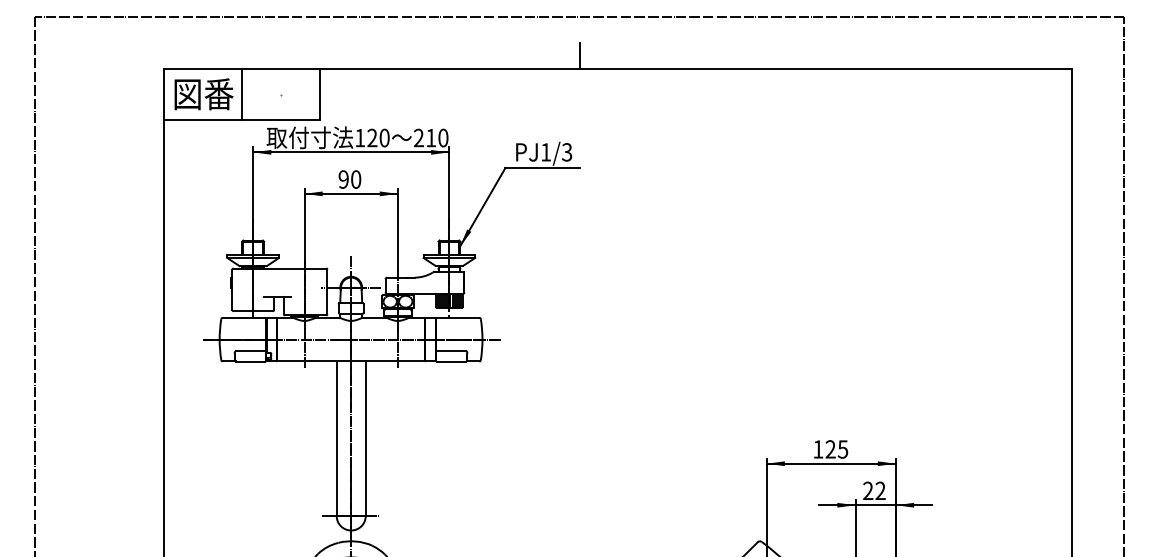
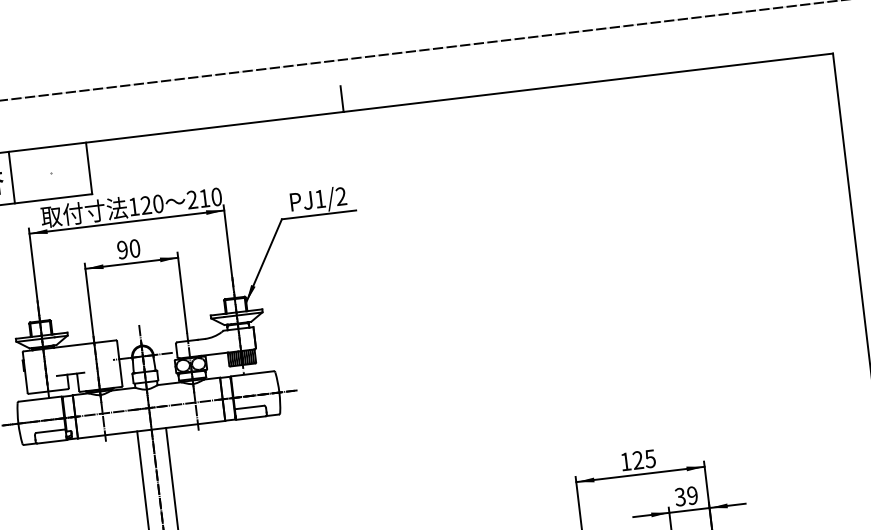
text: (567, 152) -> (341, 196), PJ1/3 -> PJ1/2
text: (874, 491) -> (686, 496), 22 -> 39

